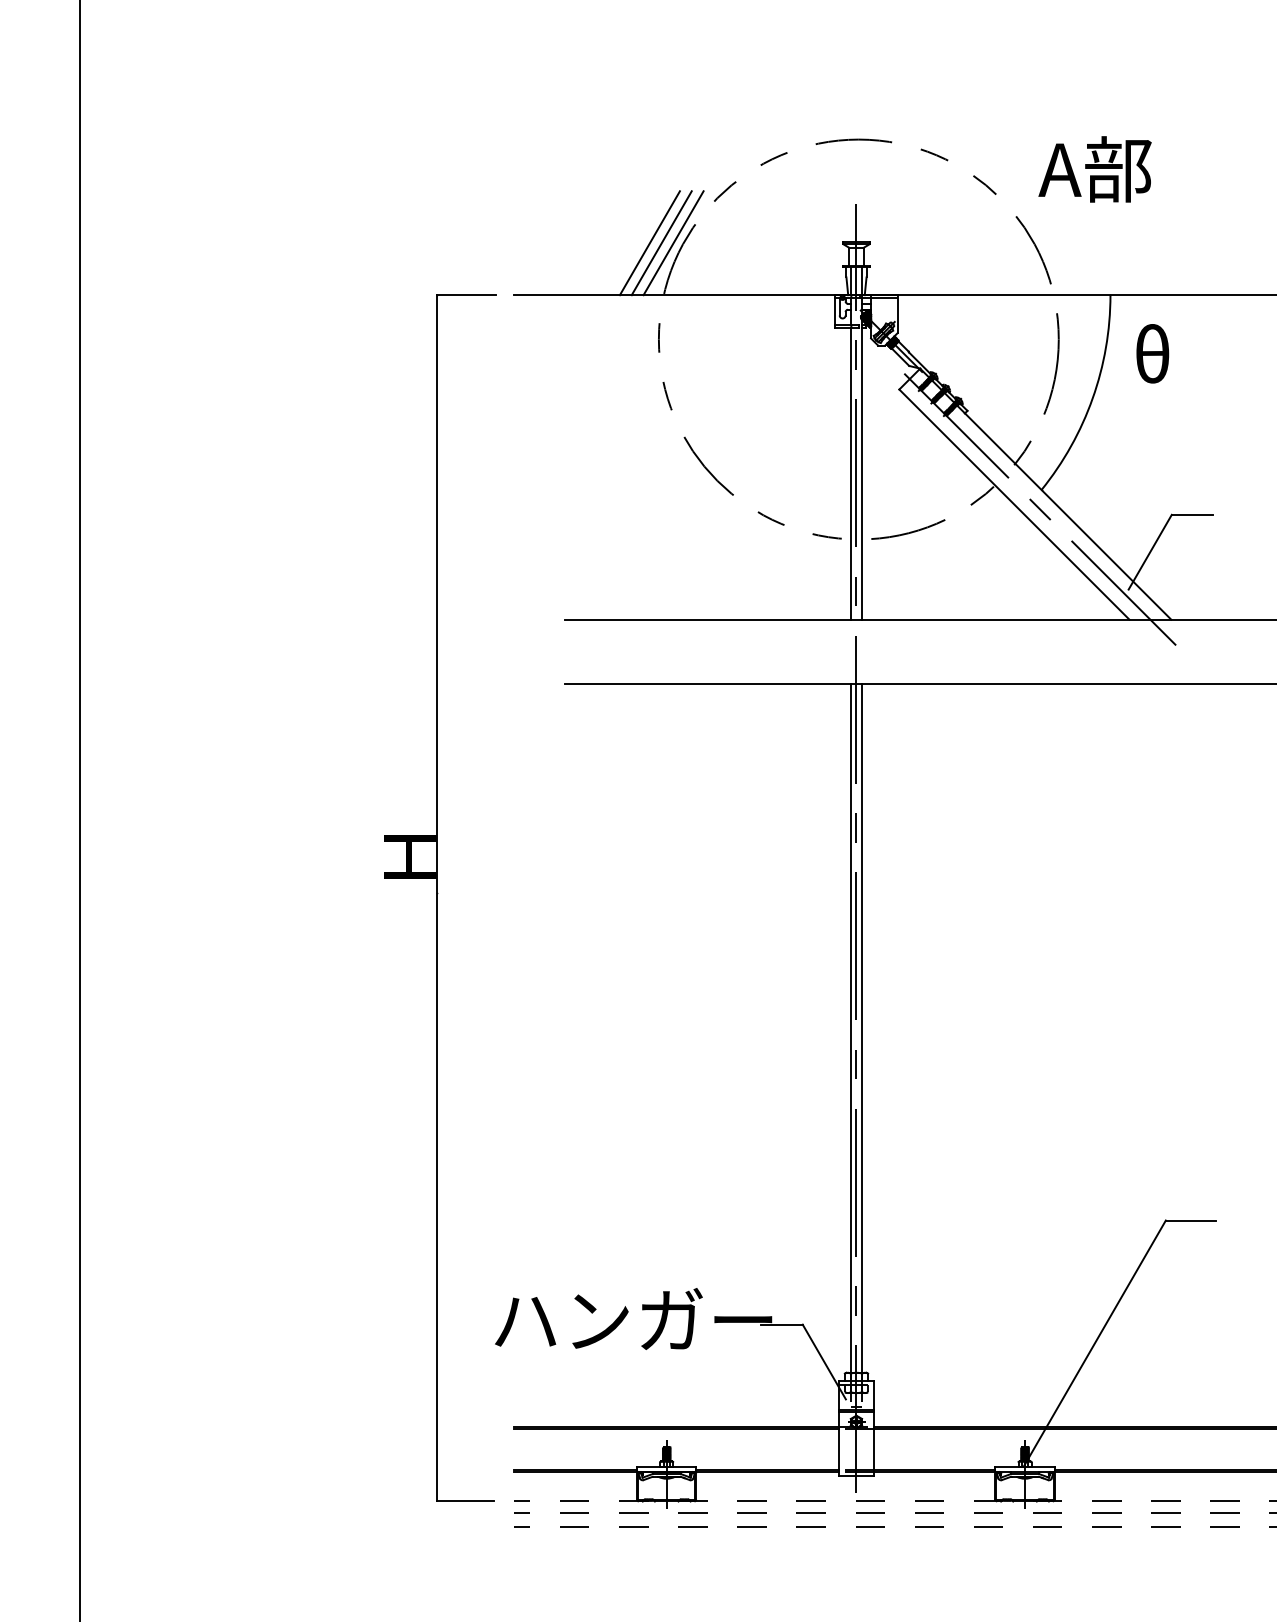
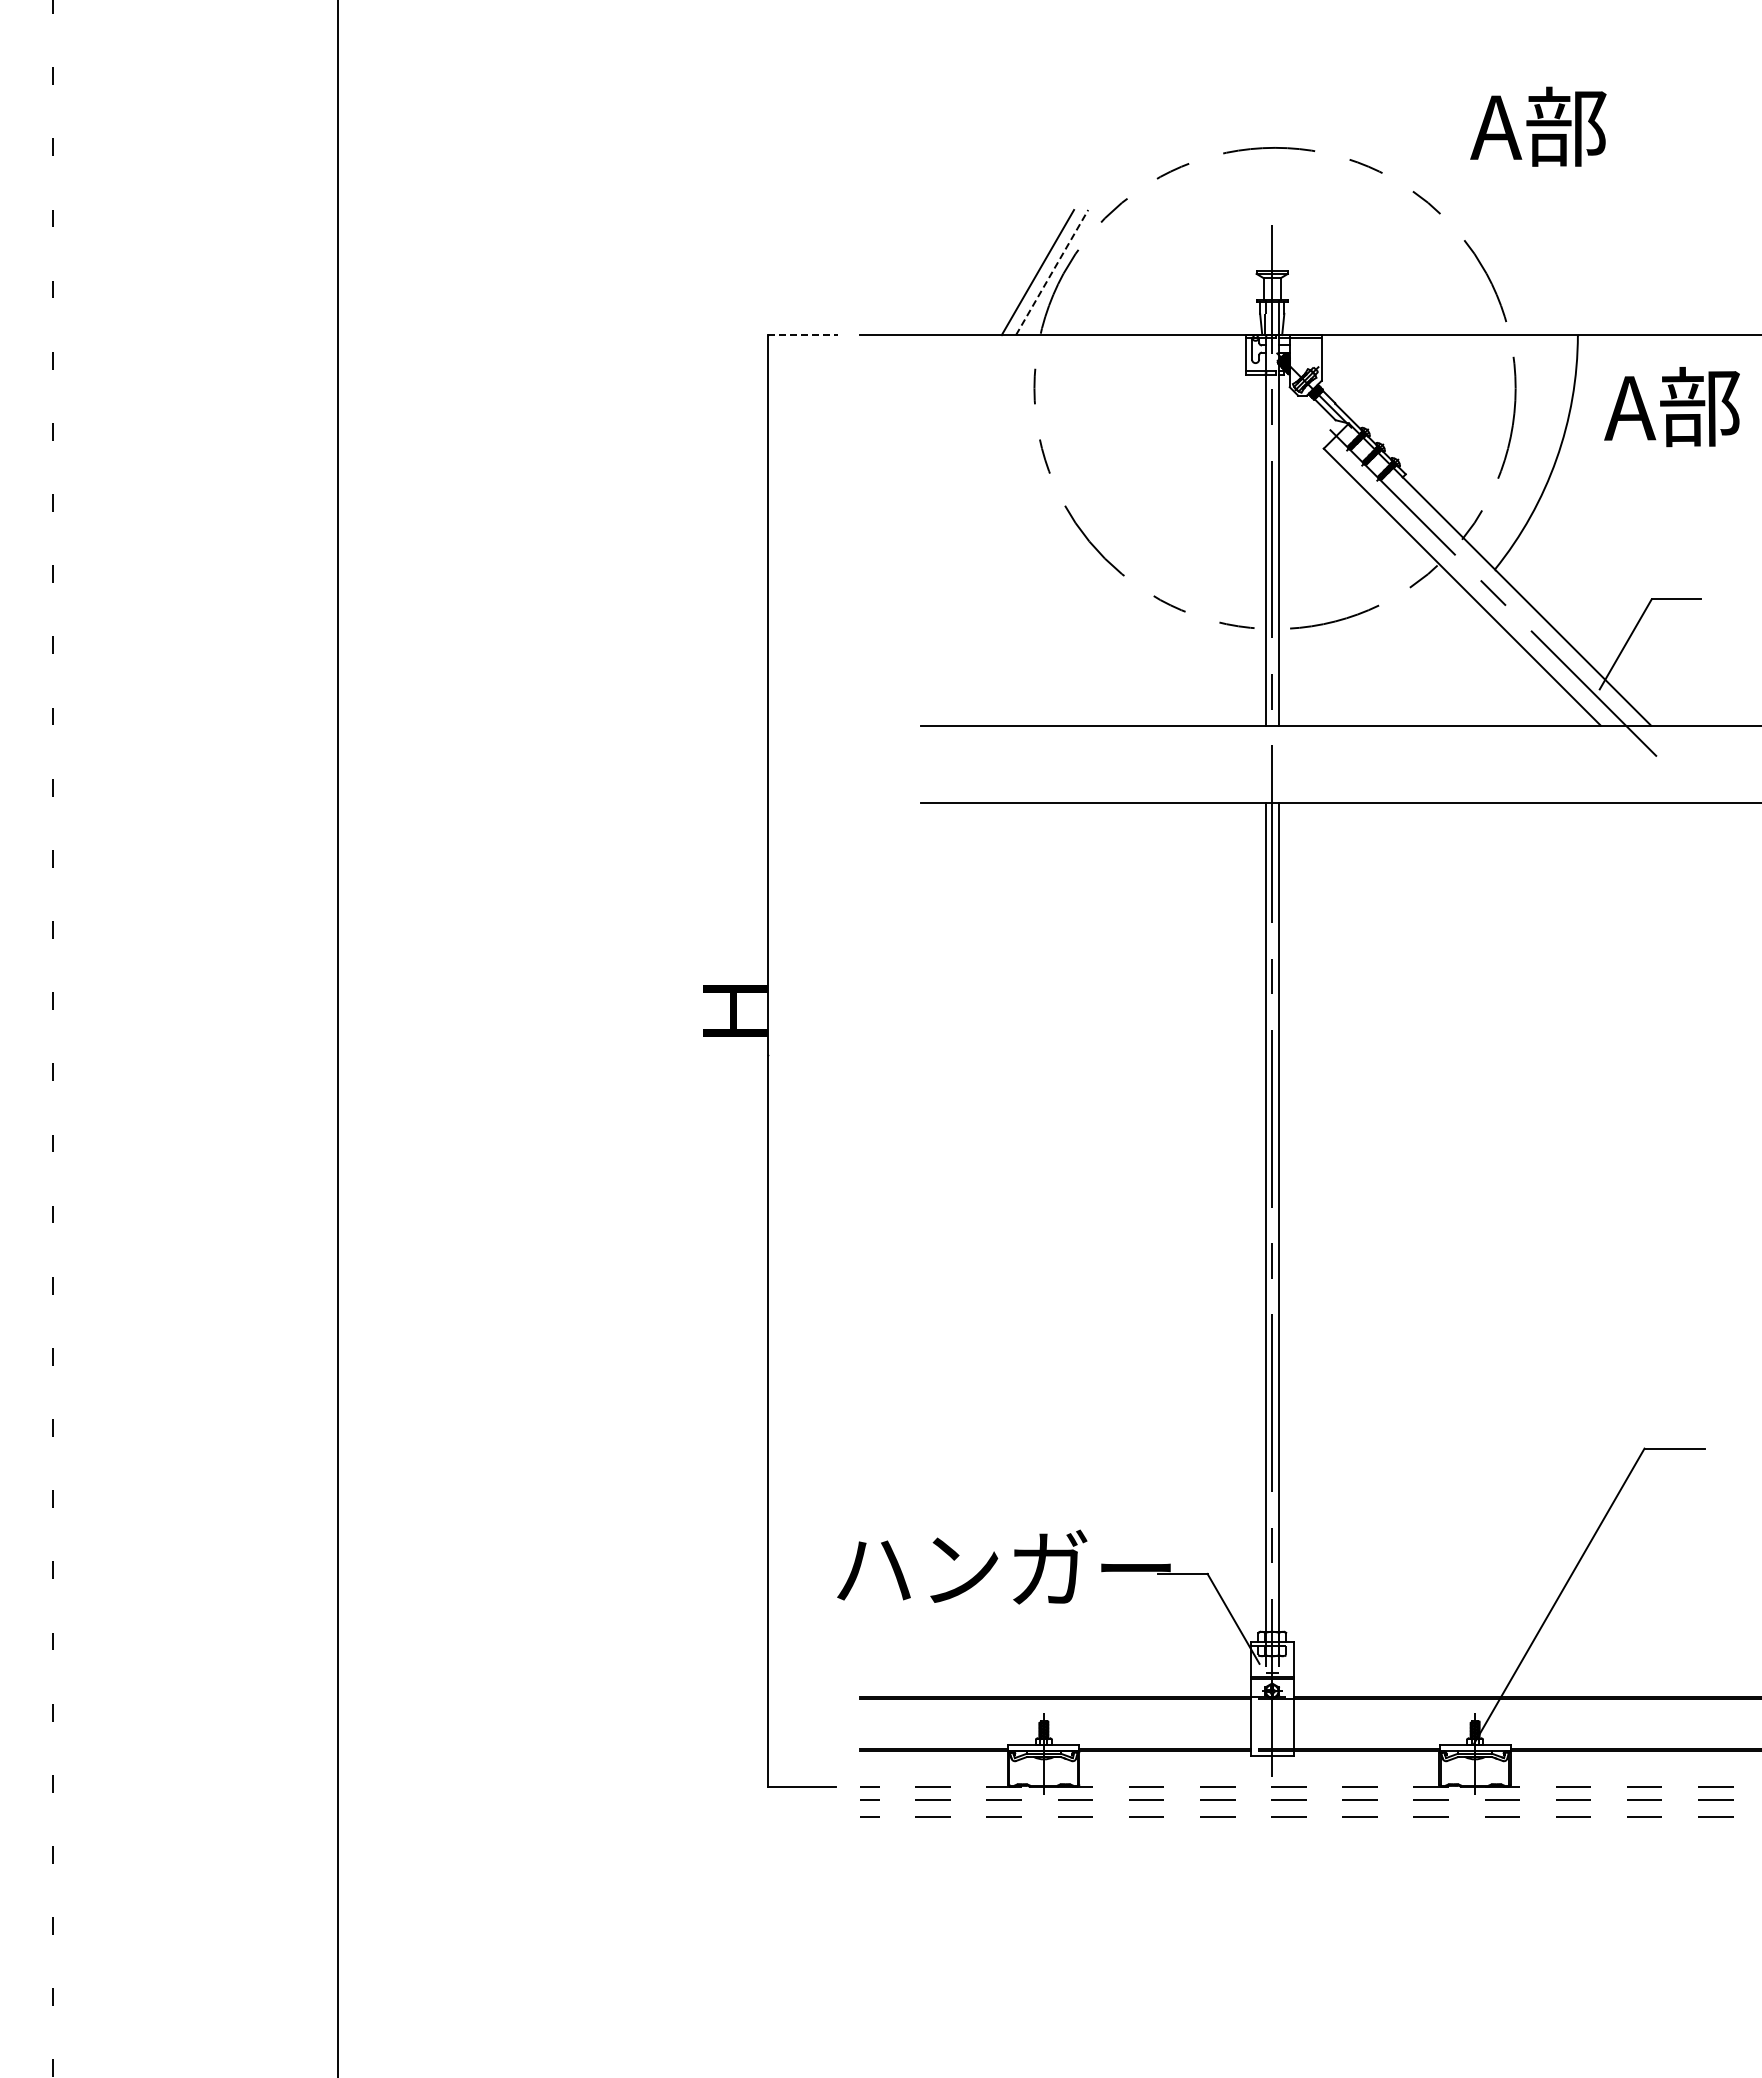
text: (1095, 169) -> (1538, 126), moved
line: (649, 243) -> (1023, 272), removed
line: (673, 243) -> (1052, 272), solid -> dashed
line: (466, 295) -> (803, 335), solid -> dashed
text: (1188, 354) -> (1671, 406), θ -> A部

